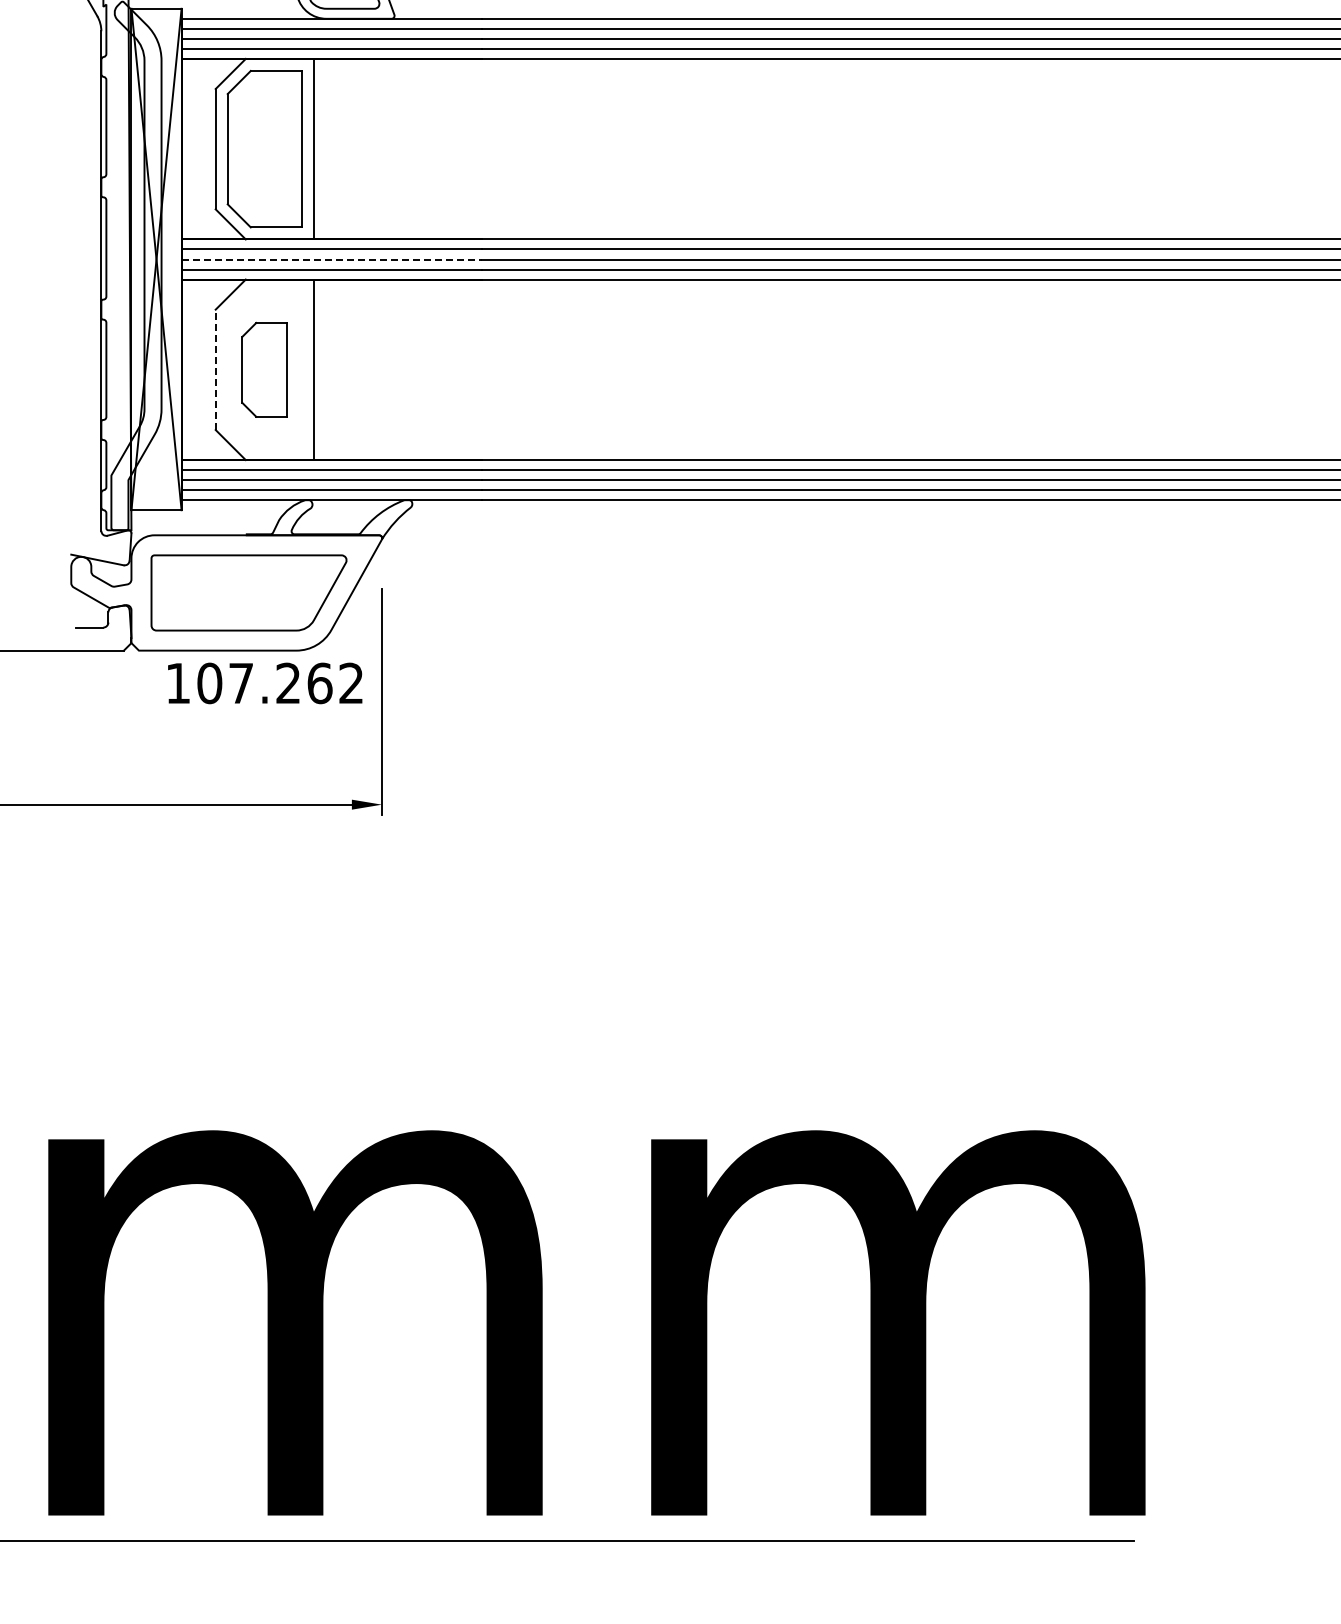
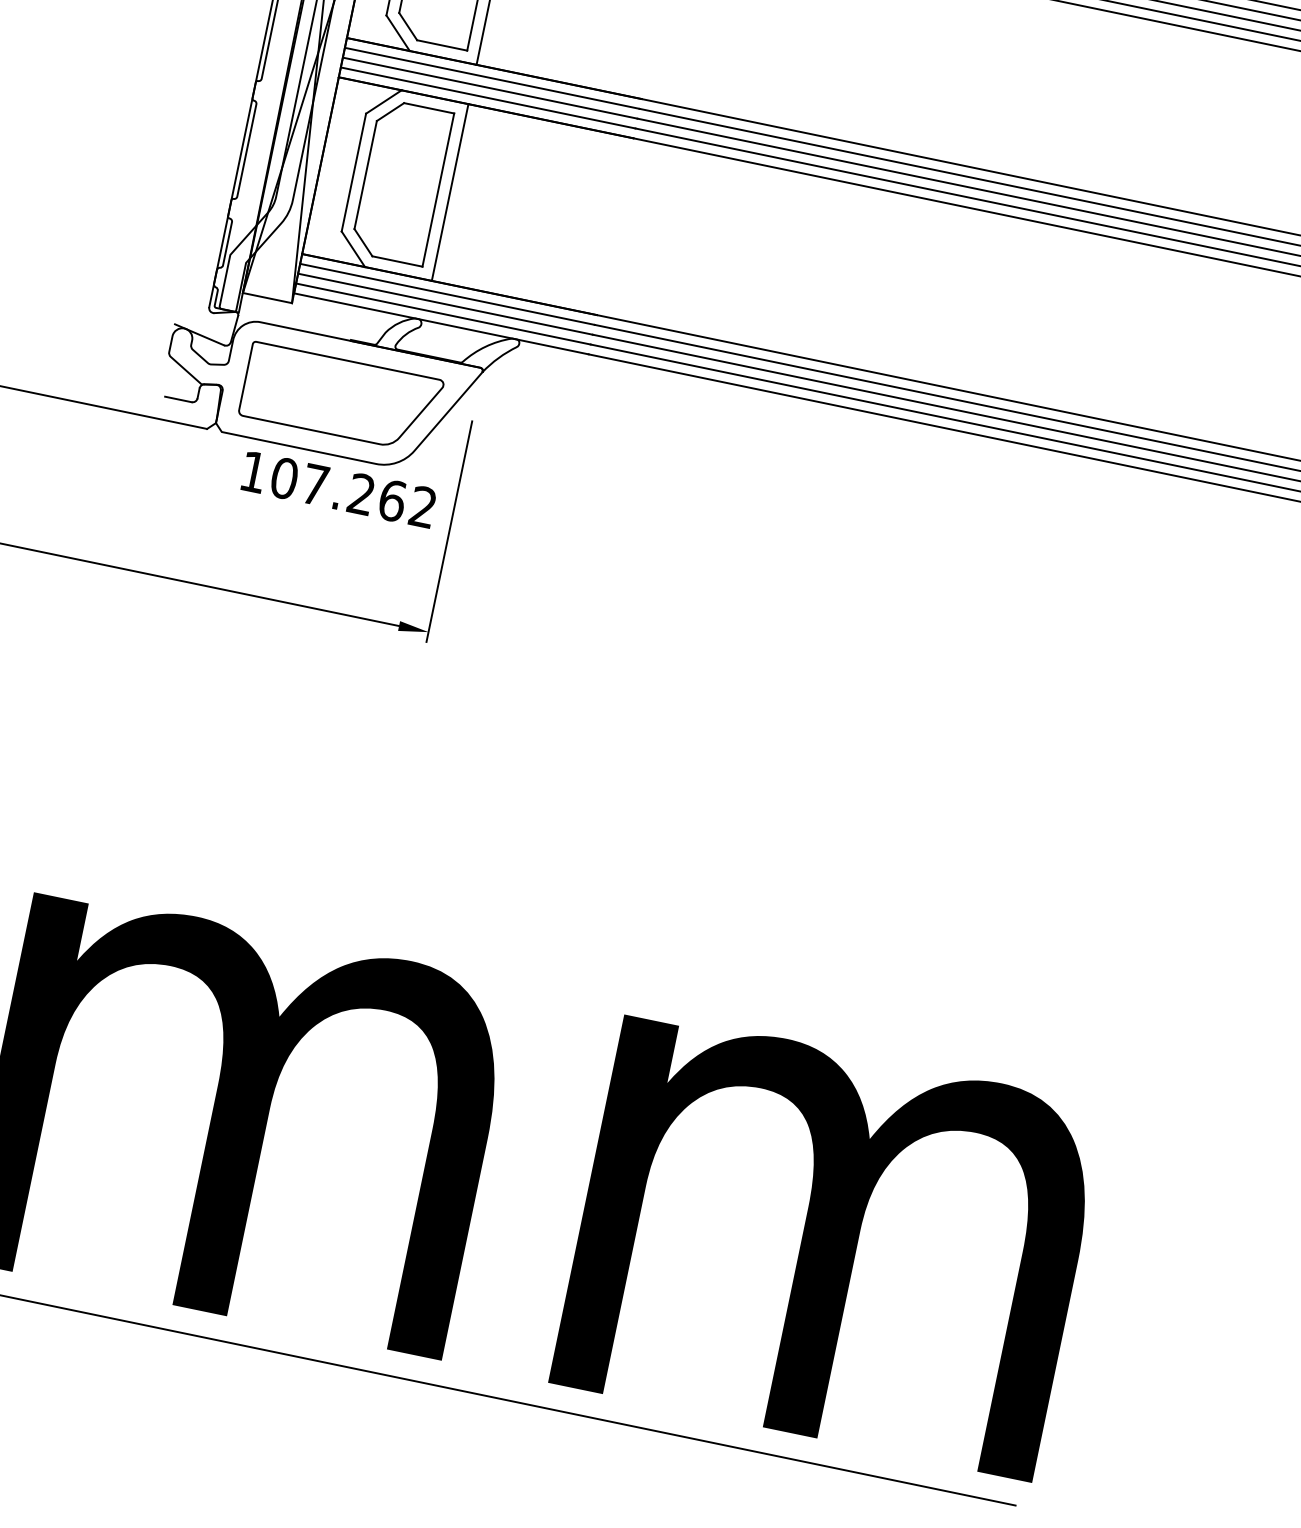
line: (332, 259) -> (490, 88), dashed -> solid
line: (215, 369) -> (353, 172), dashed -> solid
part: (264, 369) -> (401, 182), size x1.67

